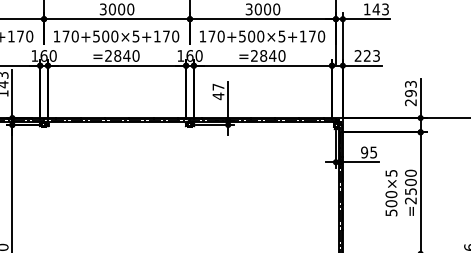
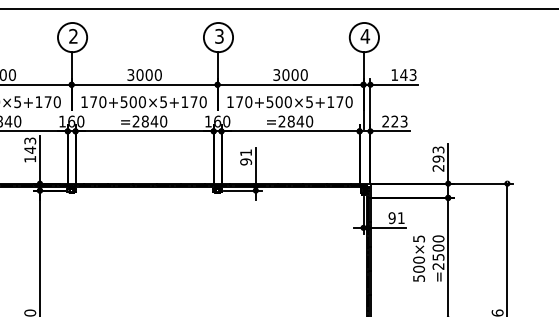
text: (218, 91) -> (246, 157), 47 -> 91
text: (373, 152) -> (401, 218), 95 -> 91

